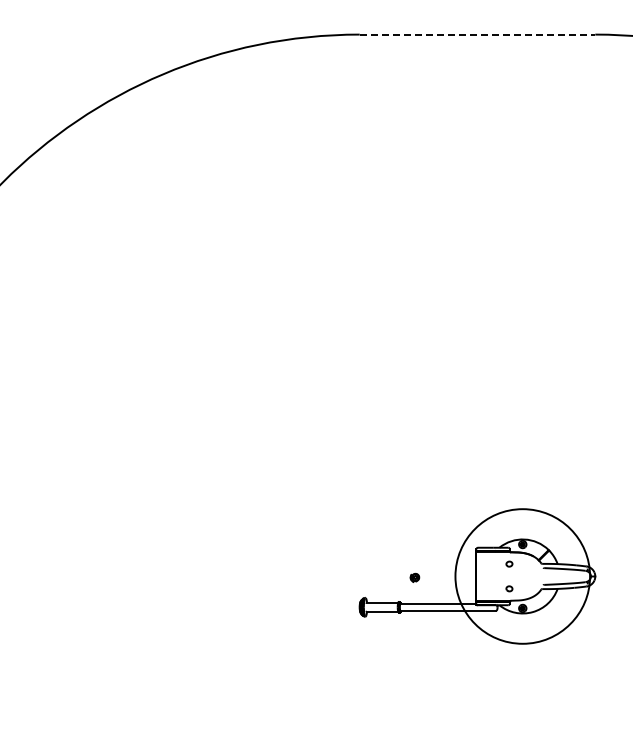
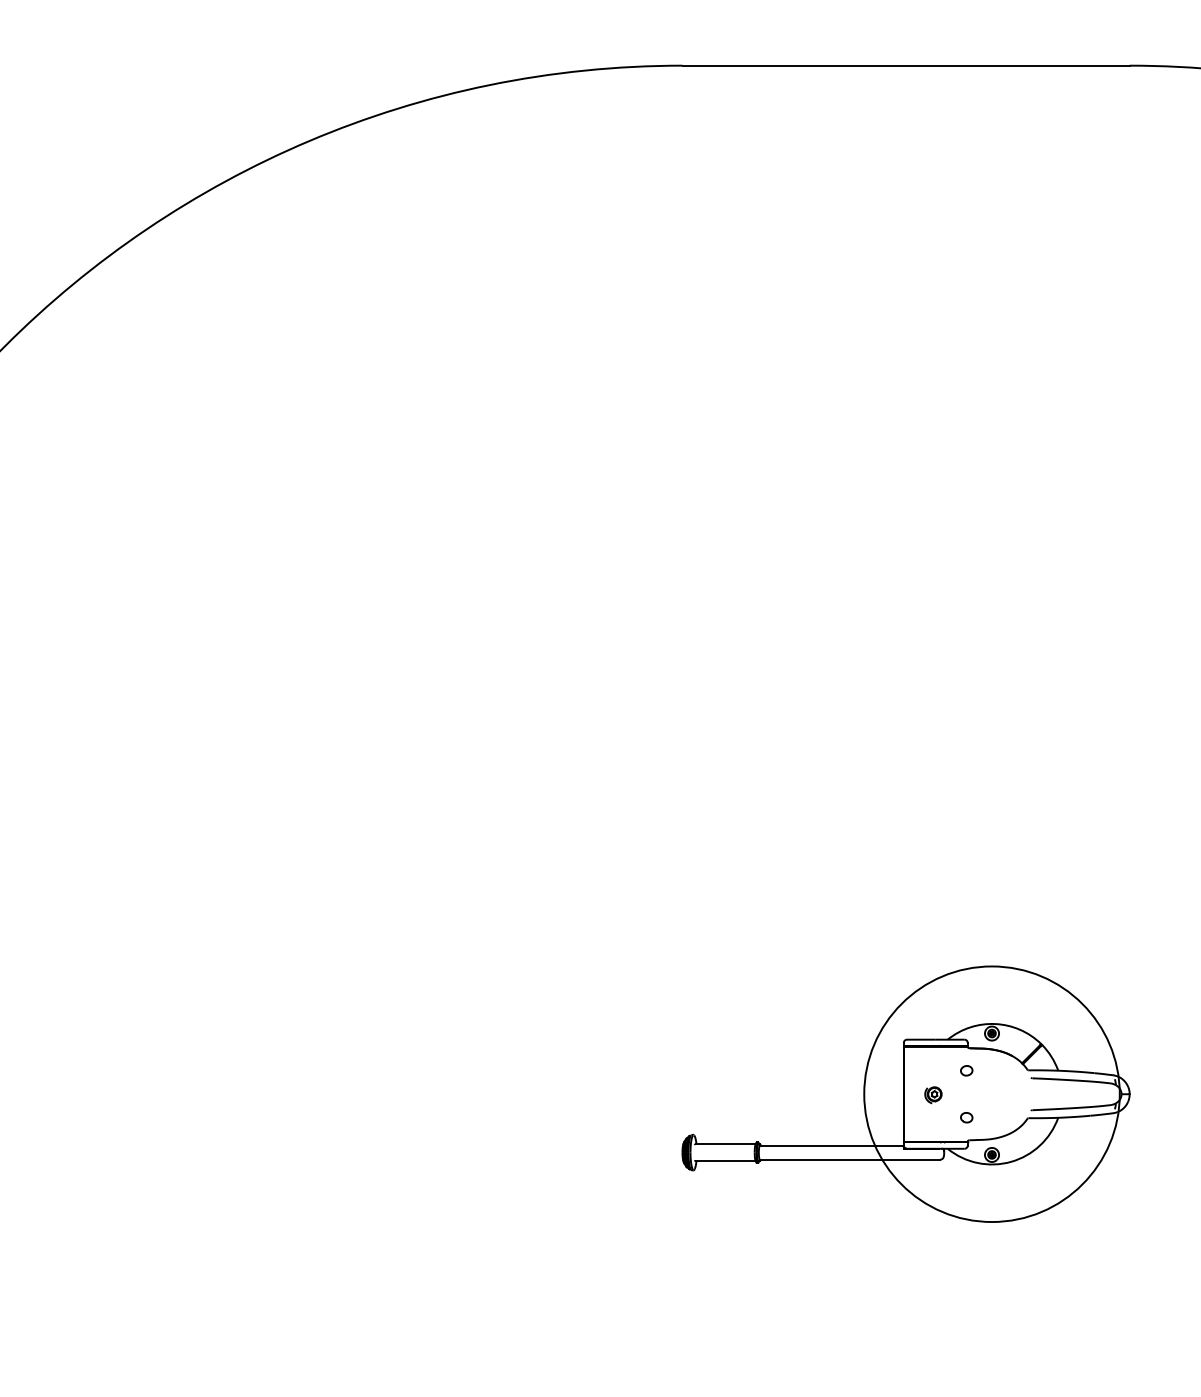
line: (477, 34) -> (906, 65), dashed -> solid
part: (414, 577) -> (932, 1094), moved

